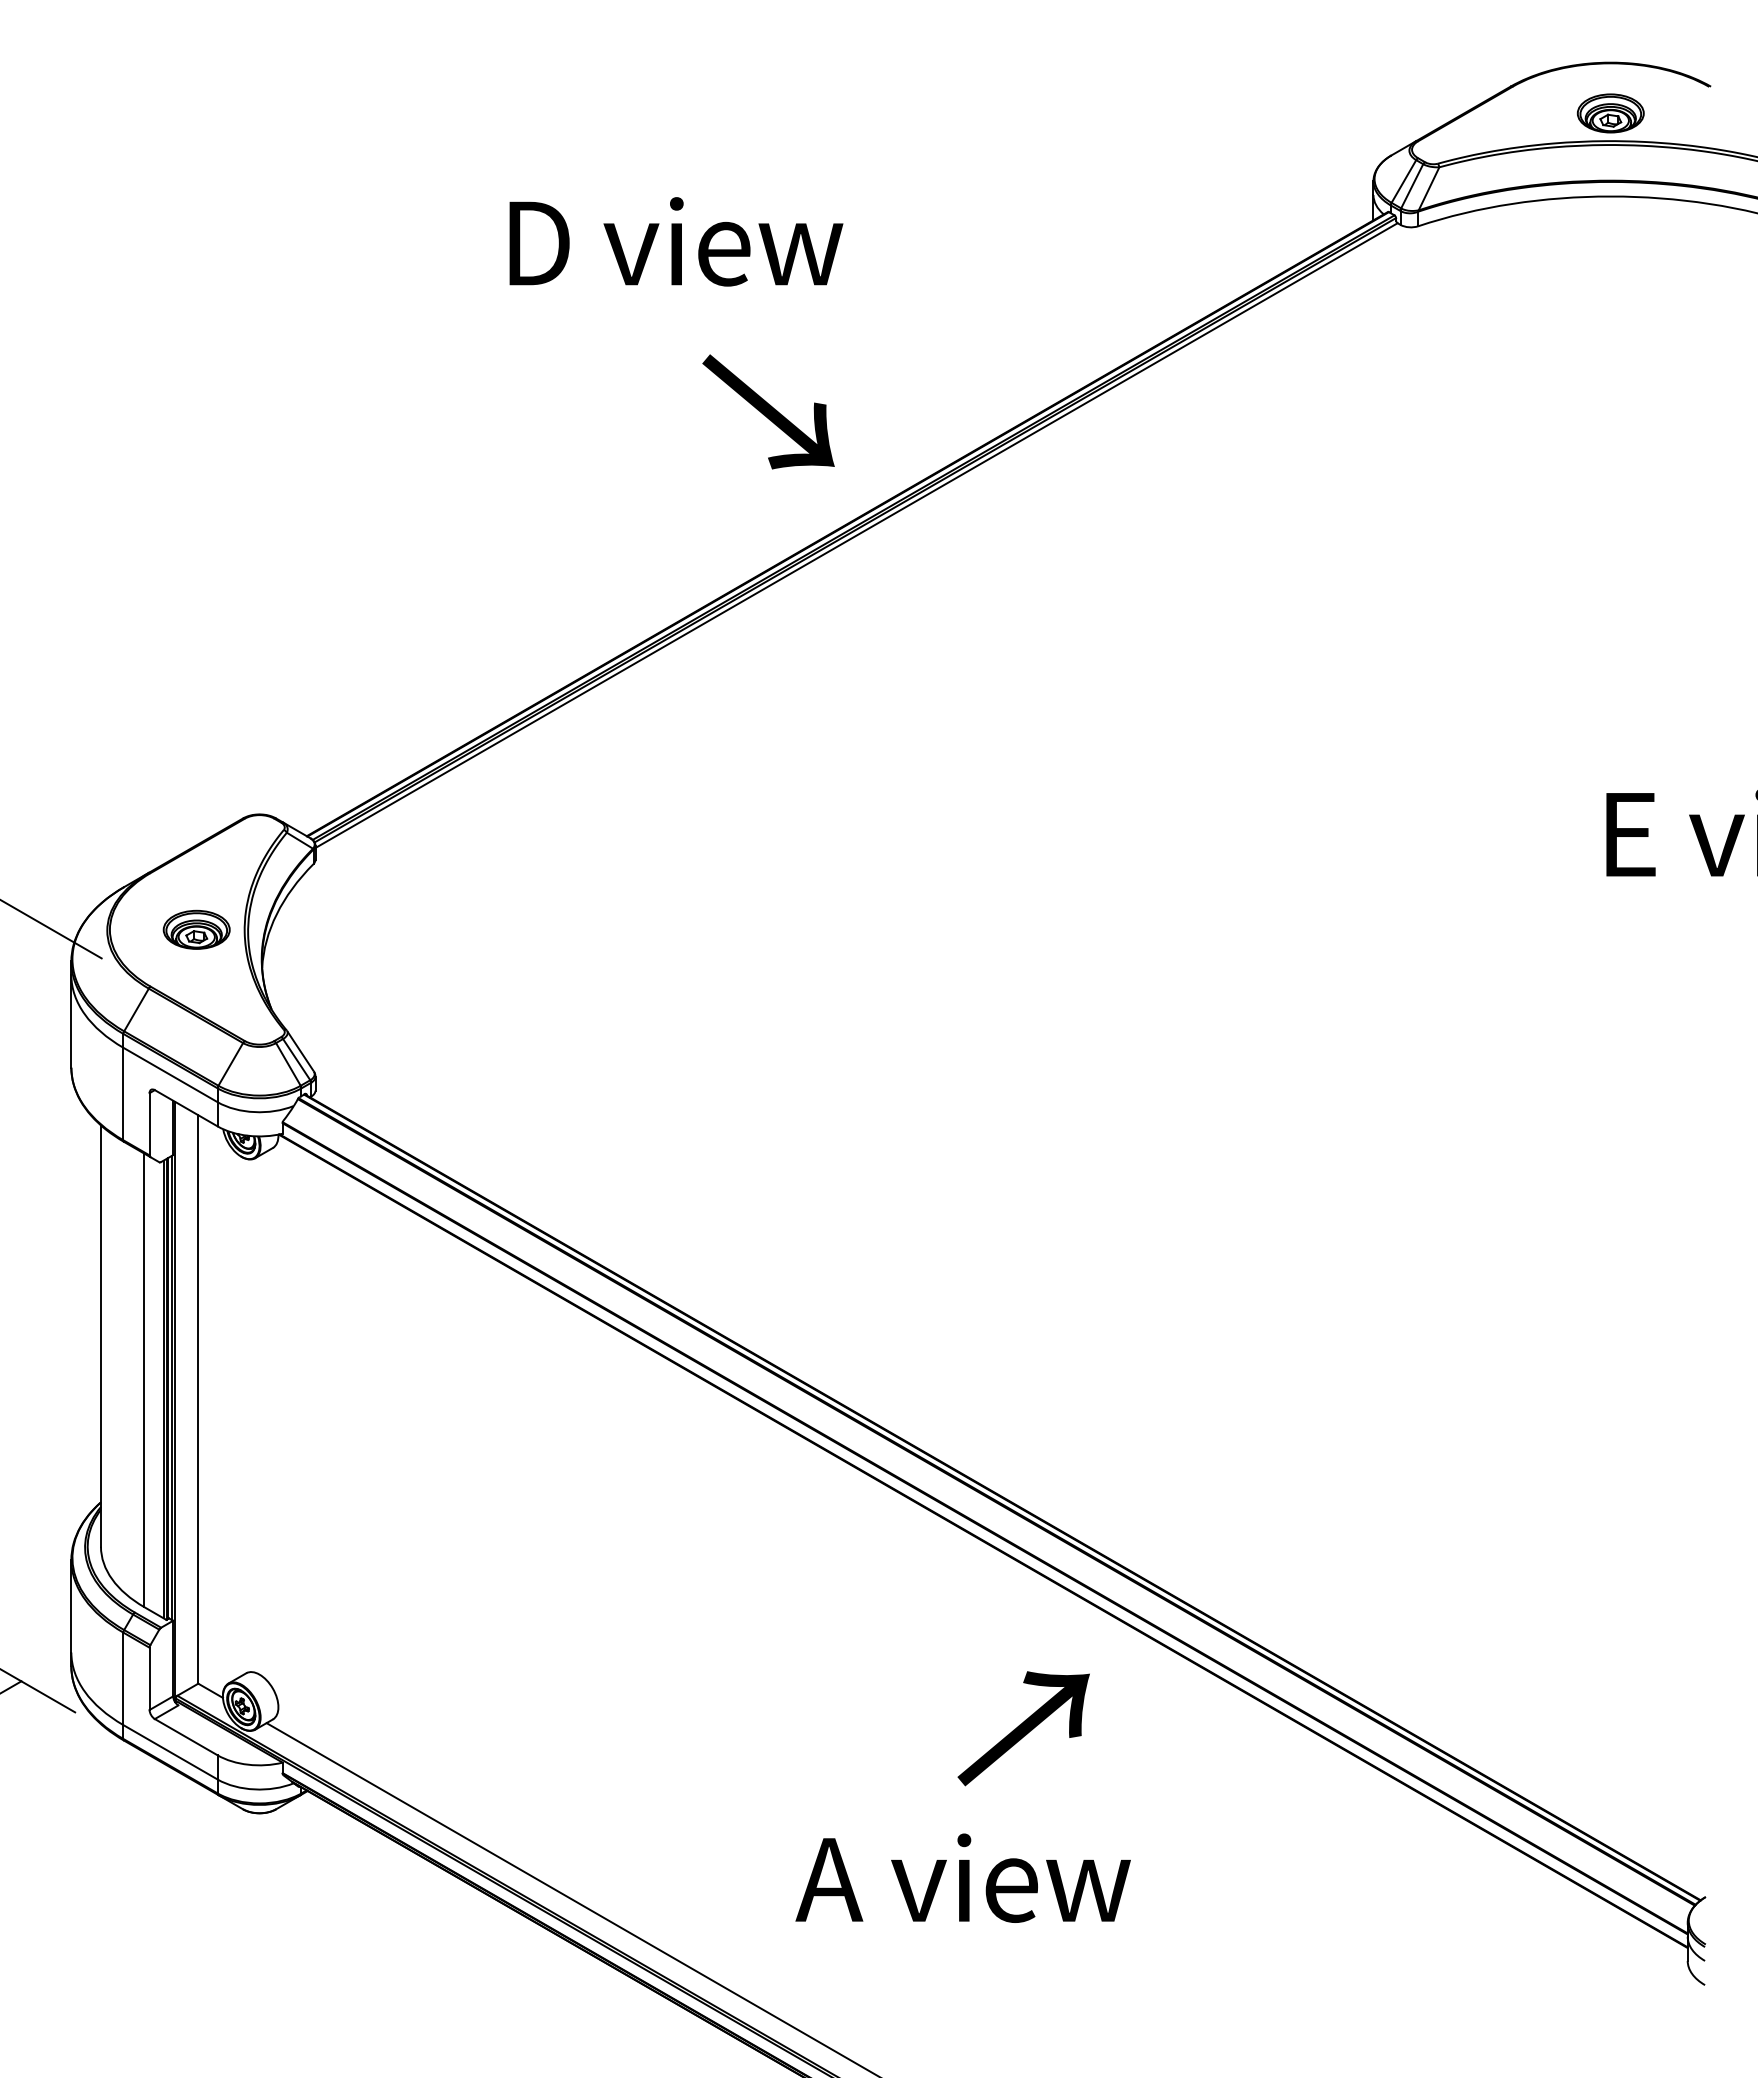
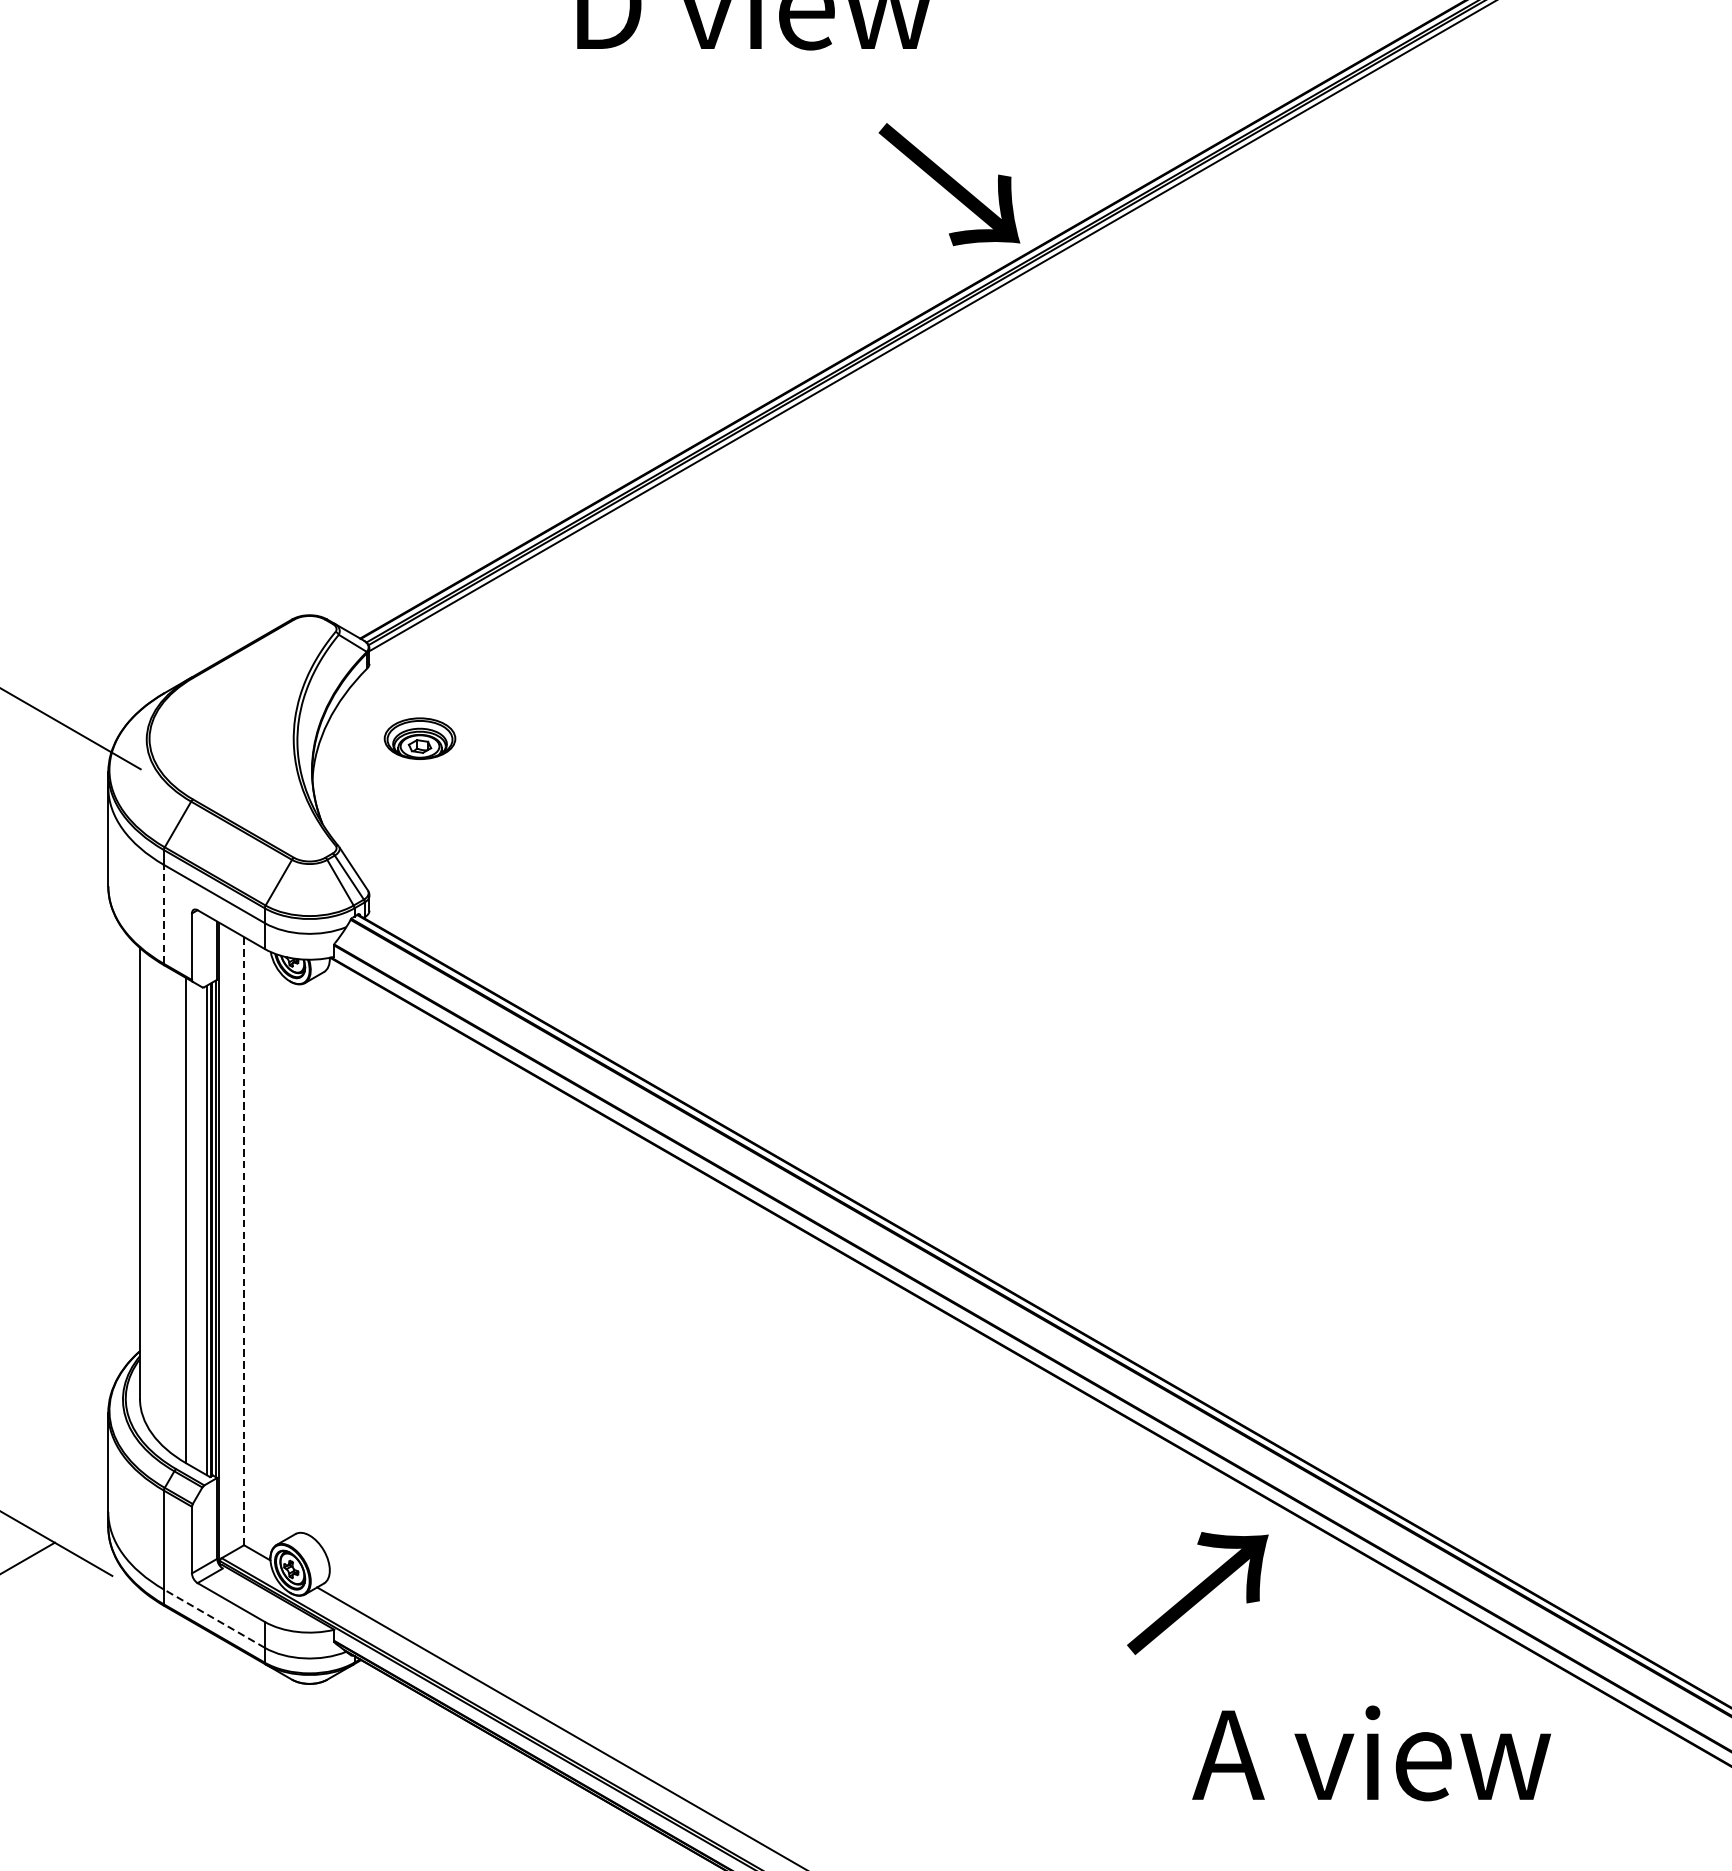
text: (768, 411) -> (949, 184), moved
part: (196, 929) -> (419, 738), moved
line: (123, 1093) -> (164, 913), solid -> dashed
line: (198, 1398) -> (244, 1240), solid -> dashed
text: (1023, 1728) -> (1197, 1593), moved
line: (170, 1752) -> (214, 1618), solid -> dashed
text: (962, 1877) -> (1370, 1752), moved

